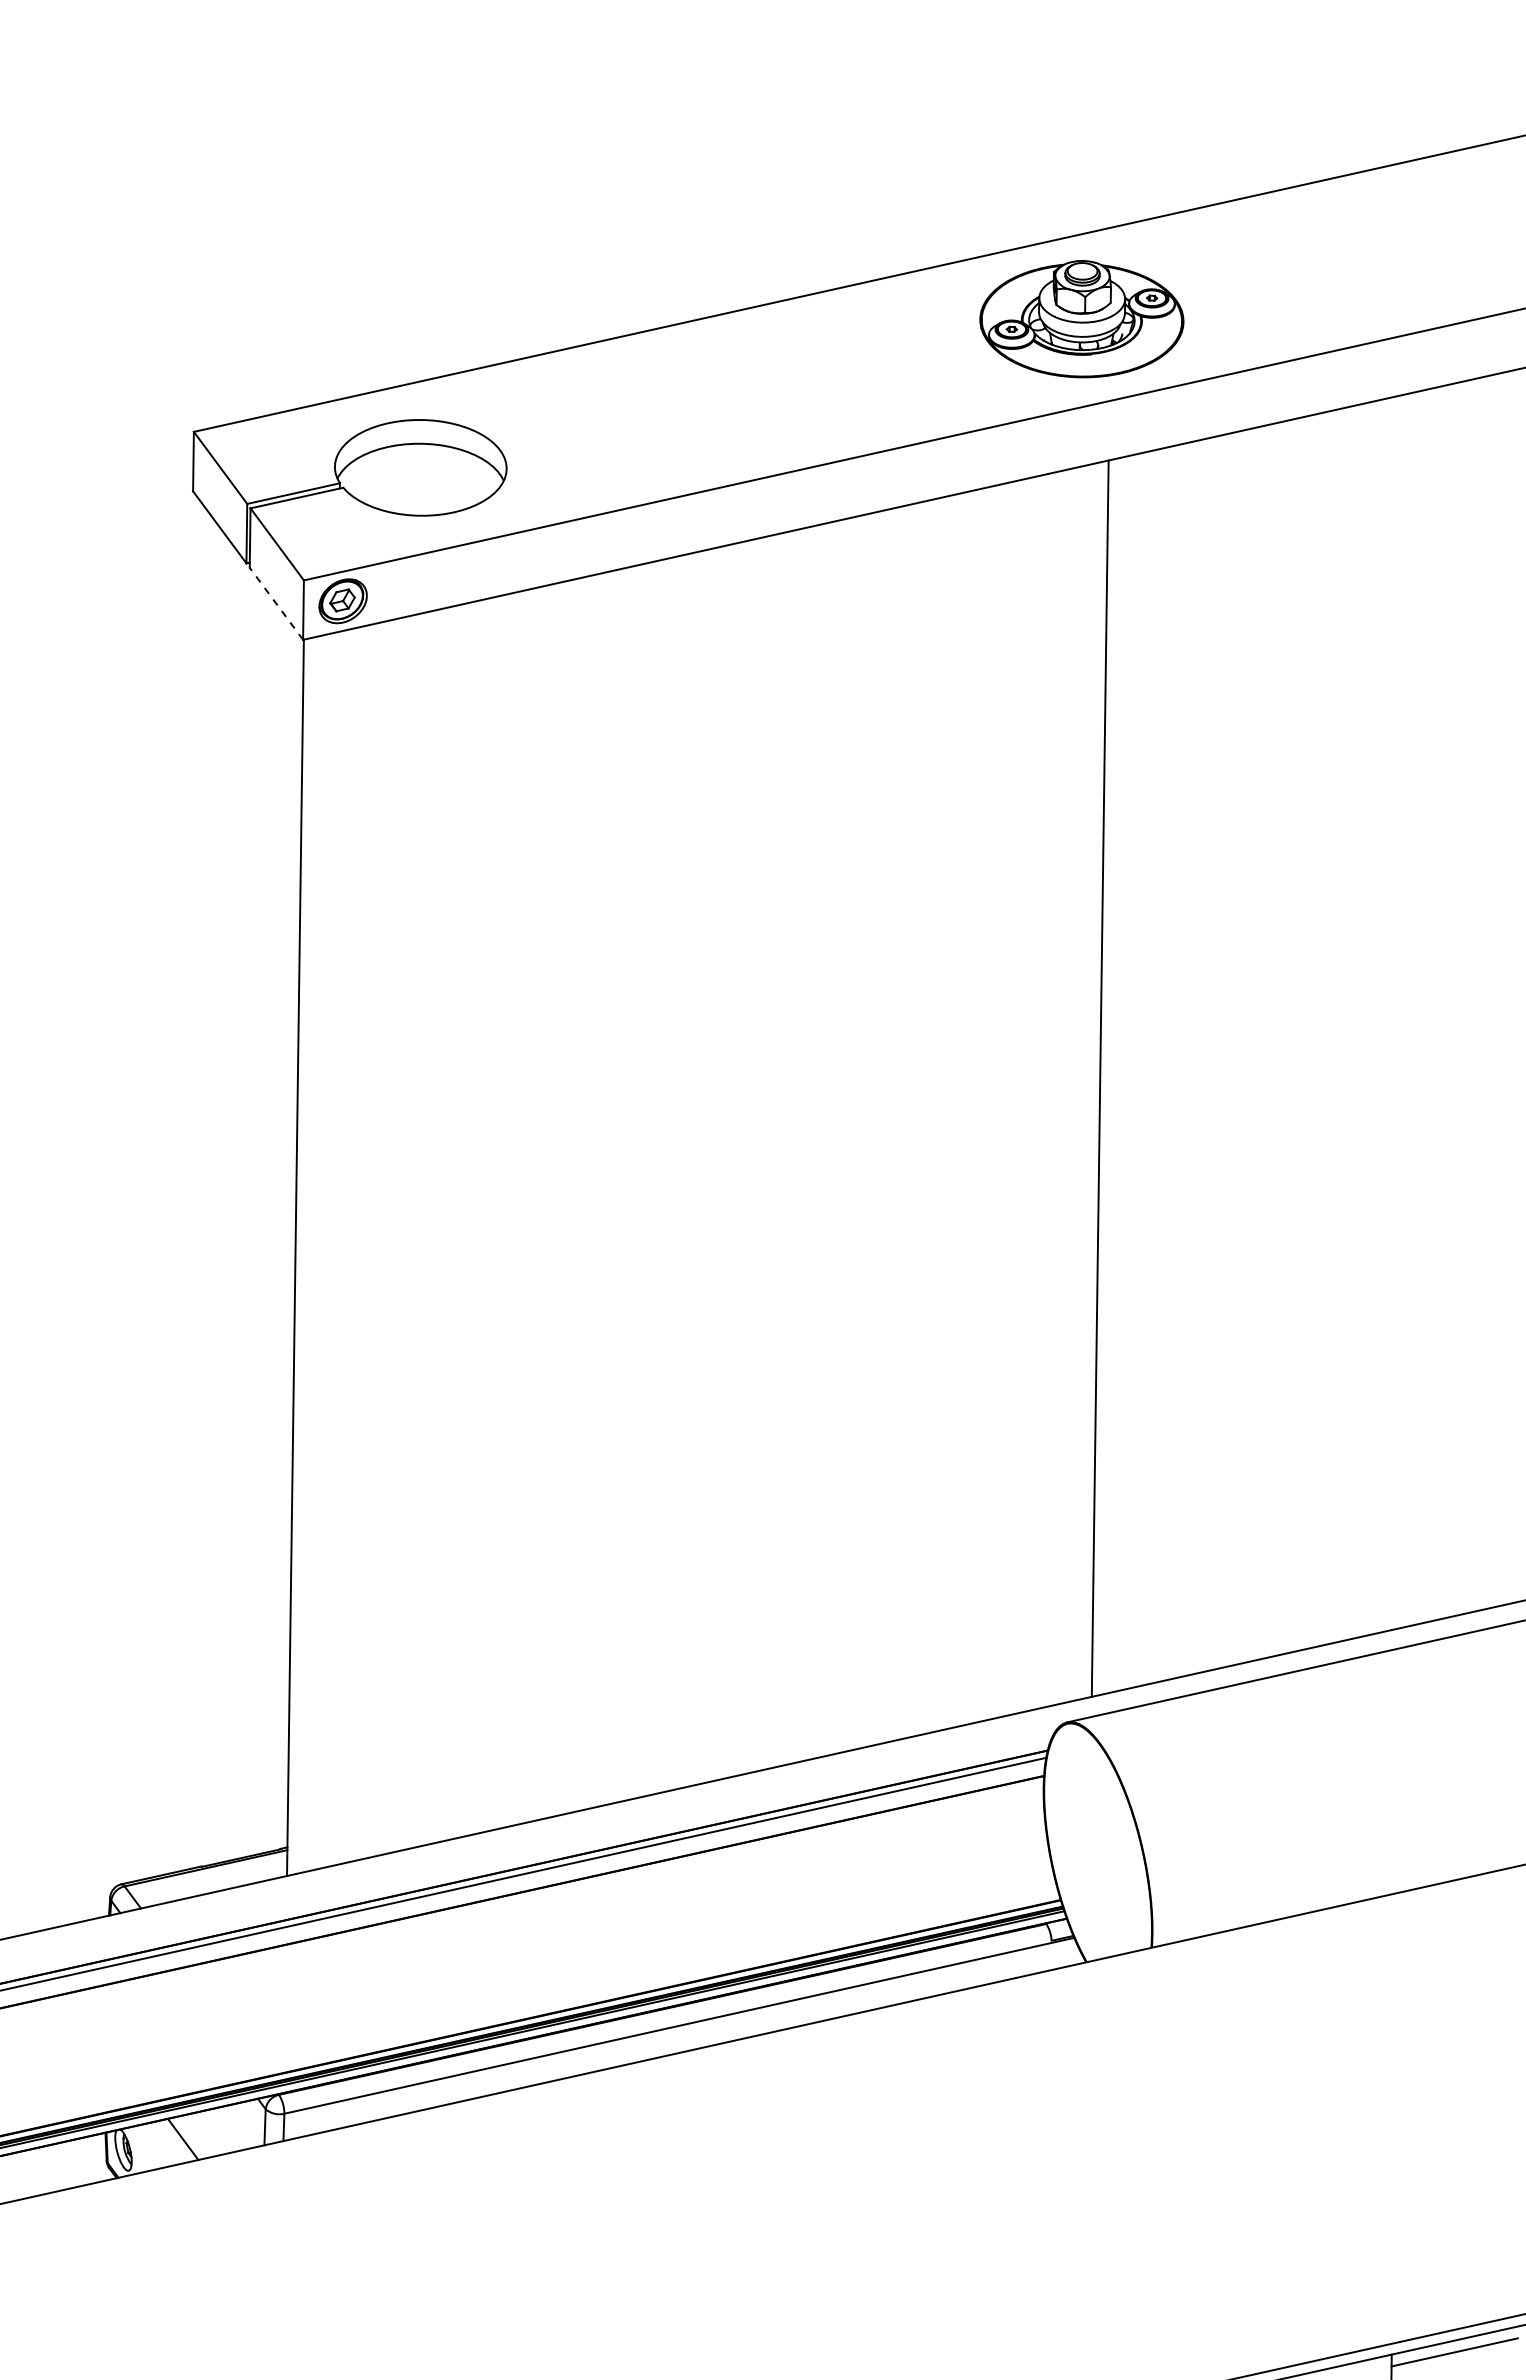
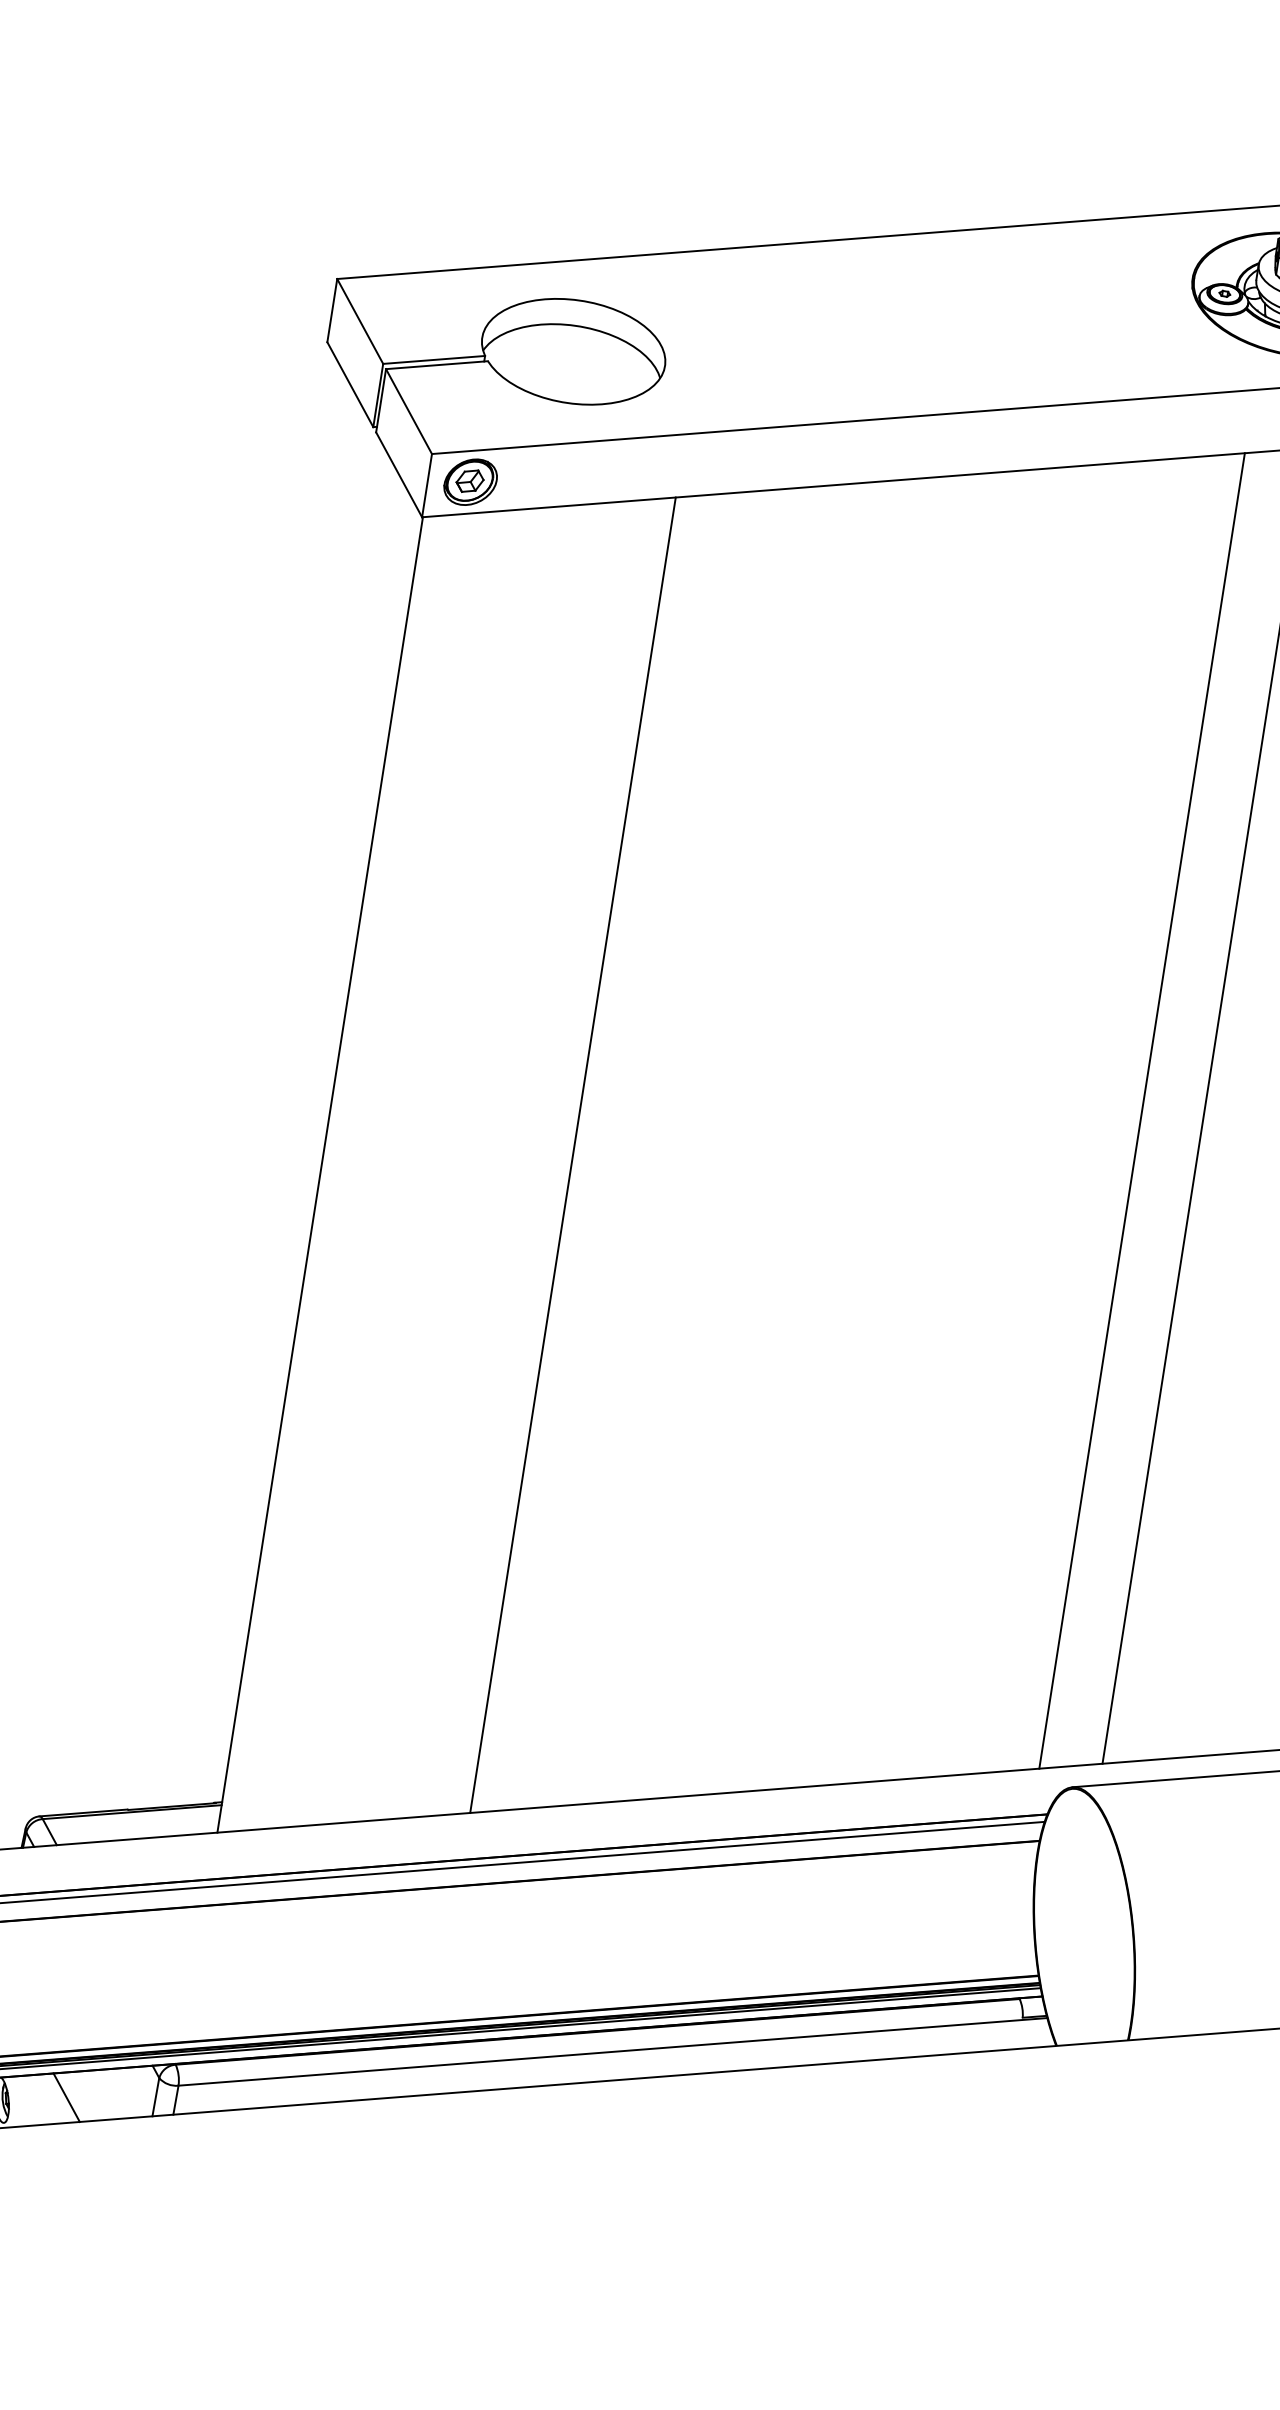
line: (276, 603) -> (399, 474), dashed -> solid
line: (1042, 1091) -> (1141, 1110), added
line: (524, 1206) -> (572, 1154), added

